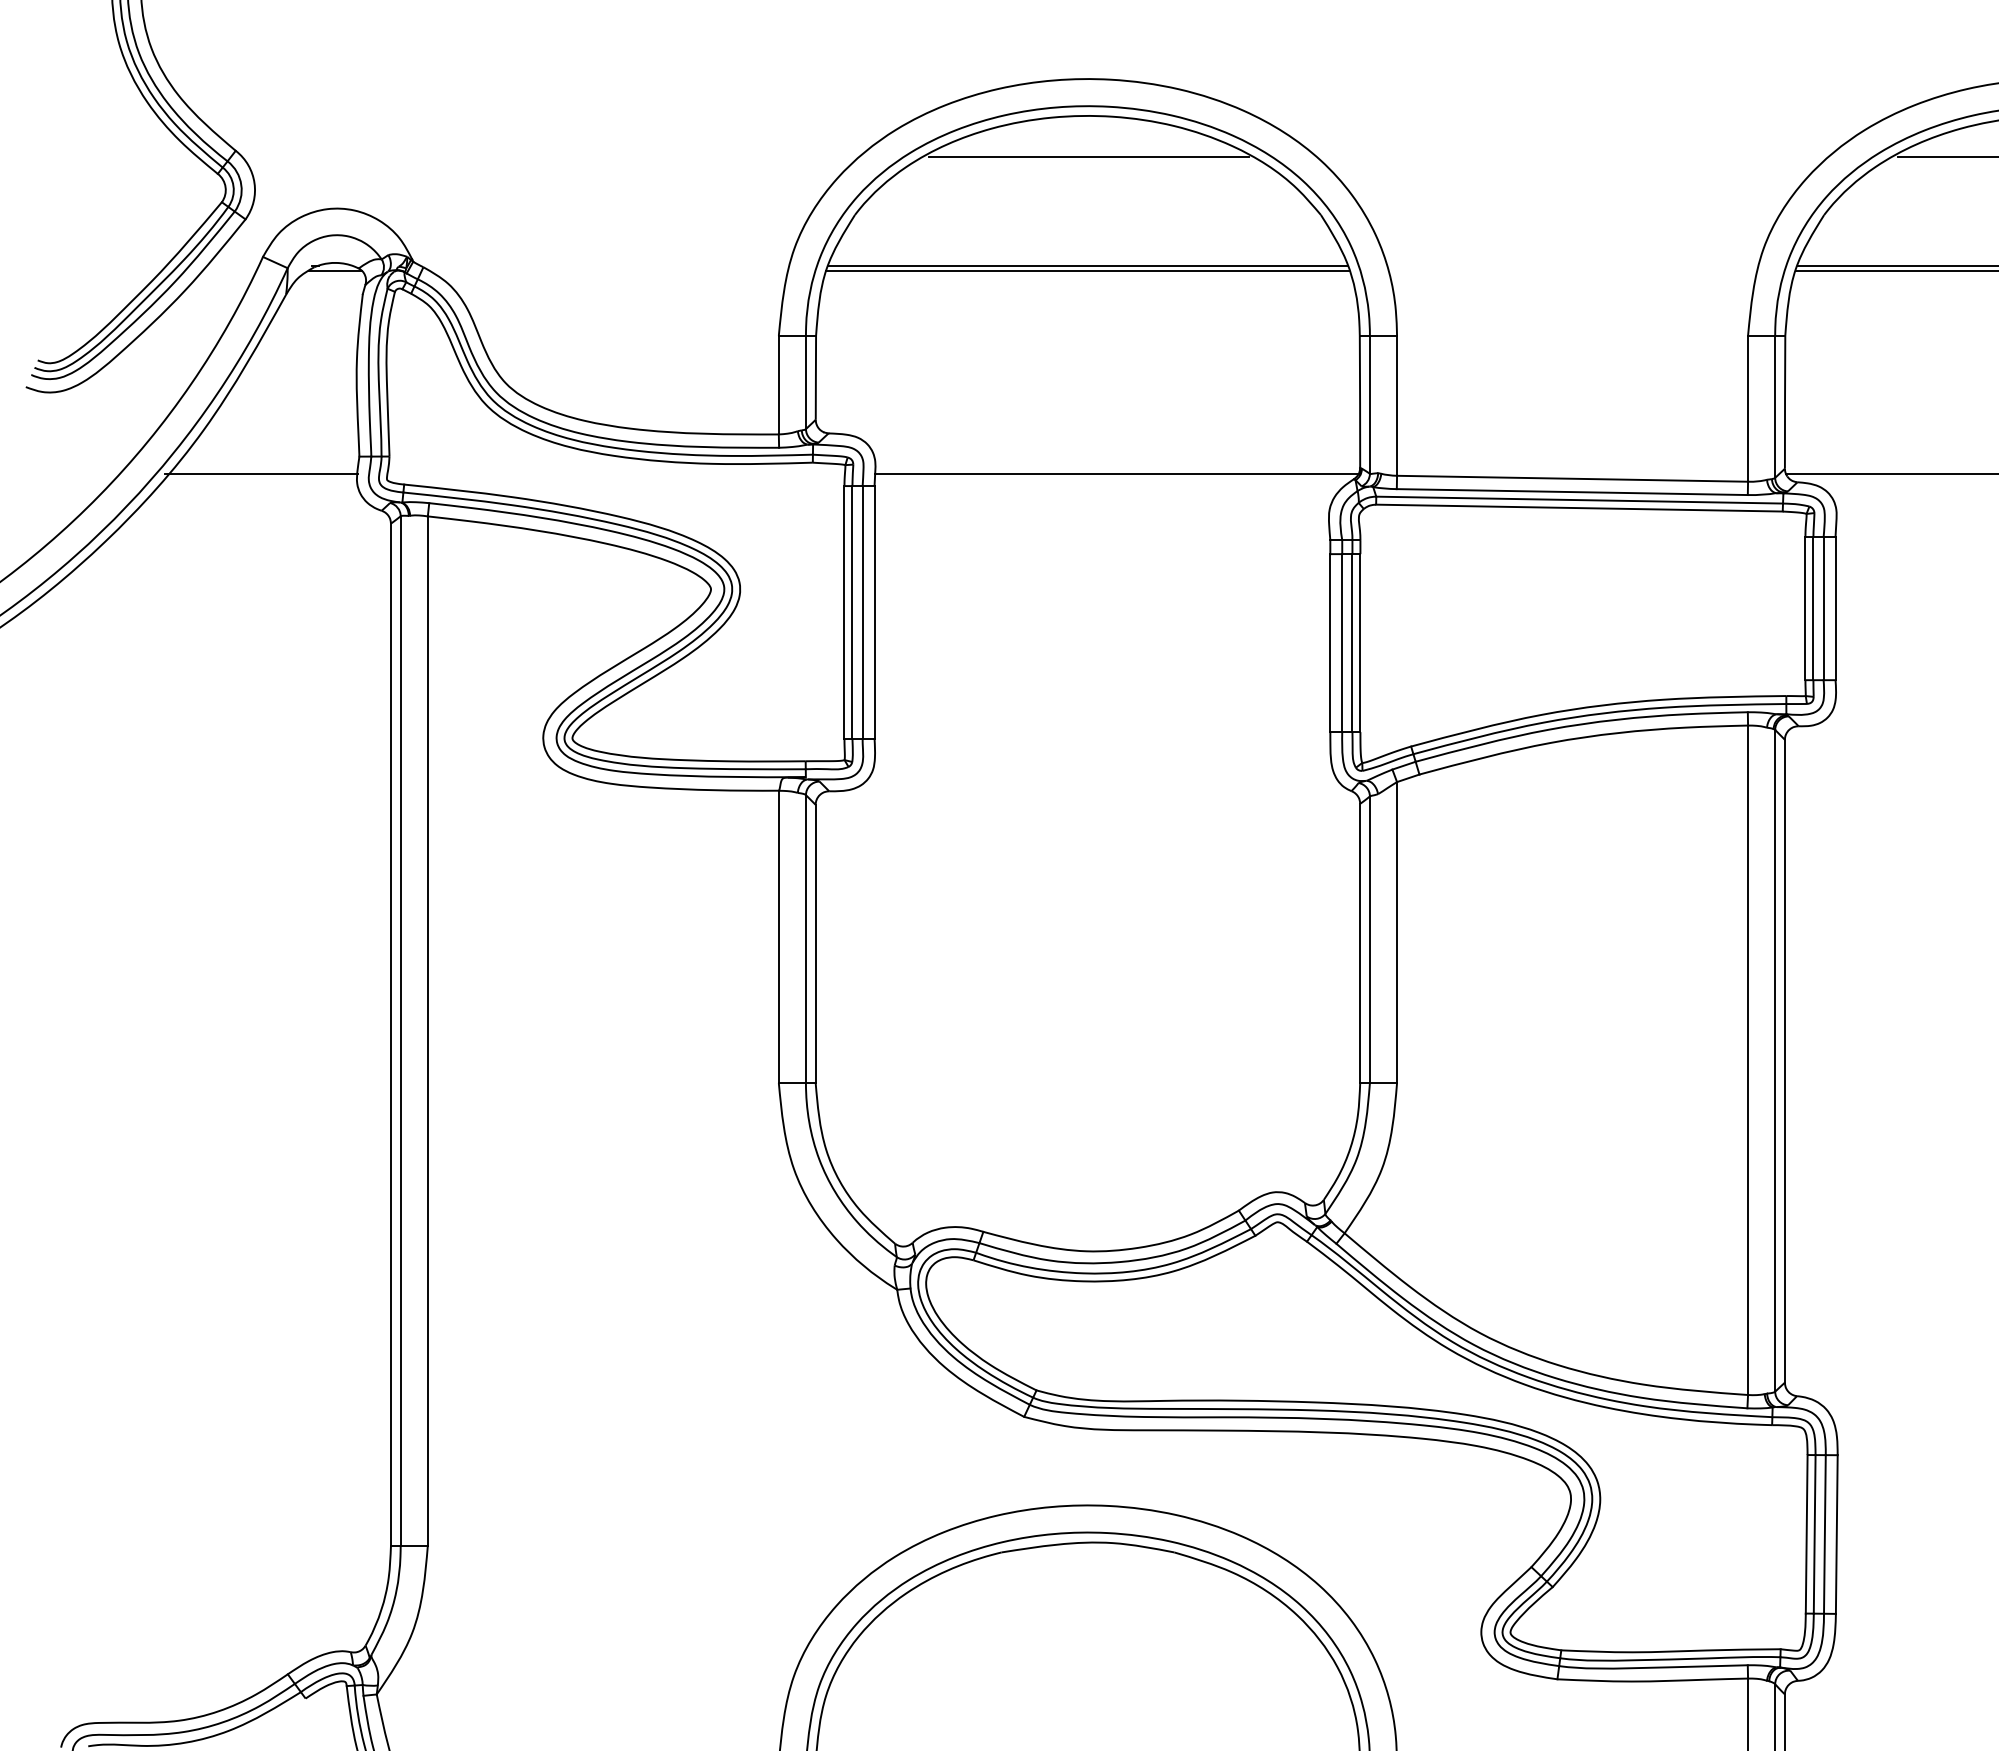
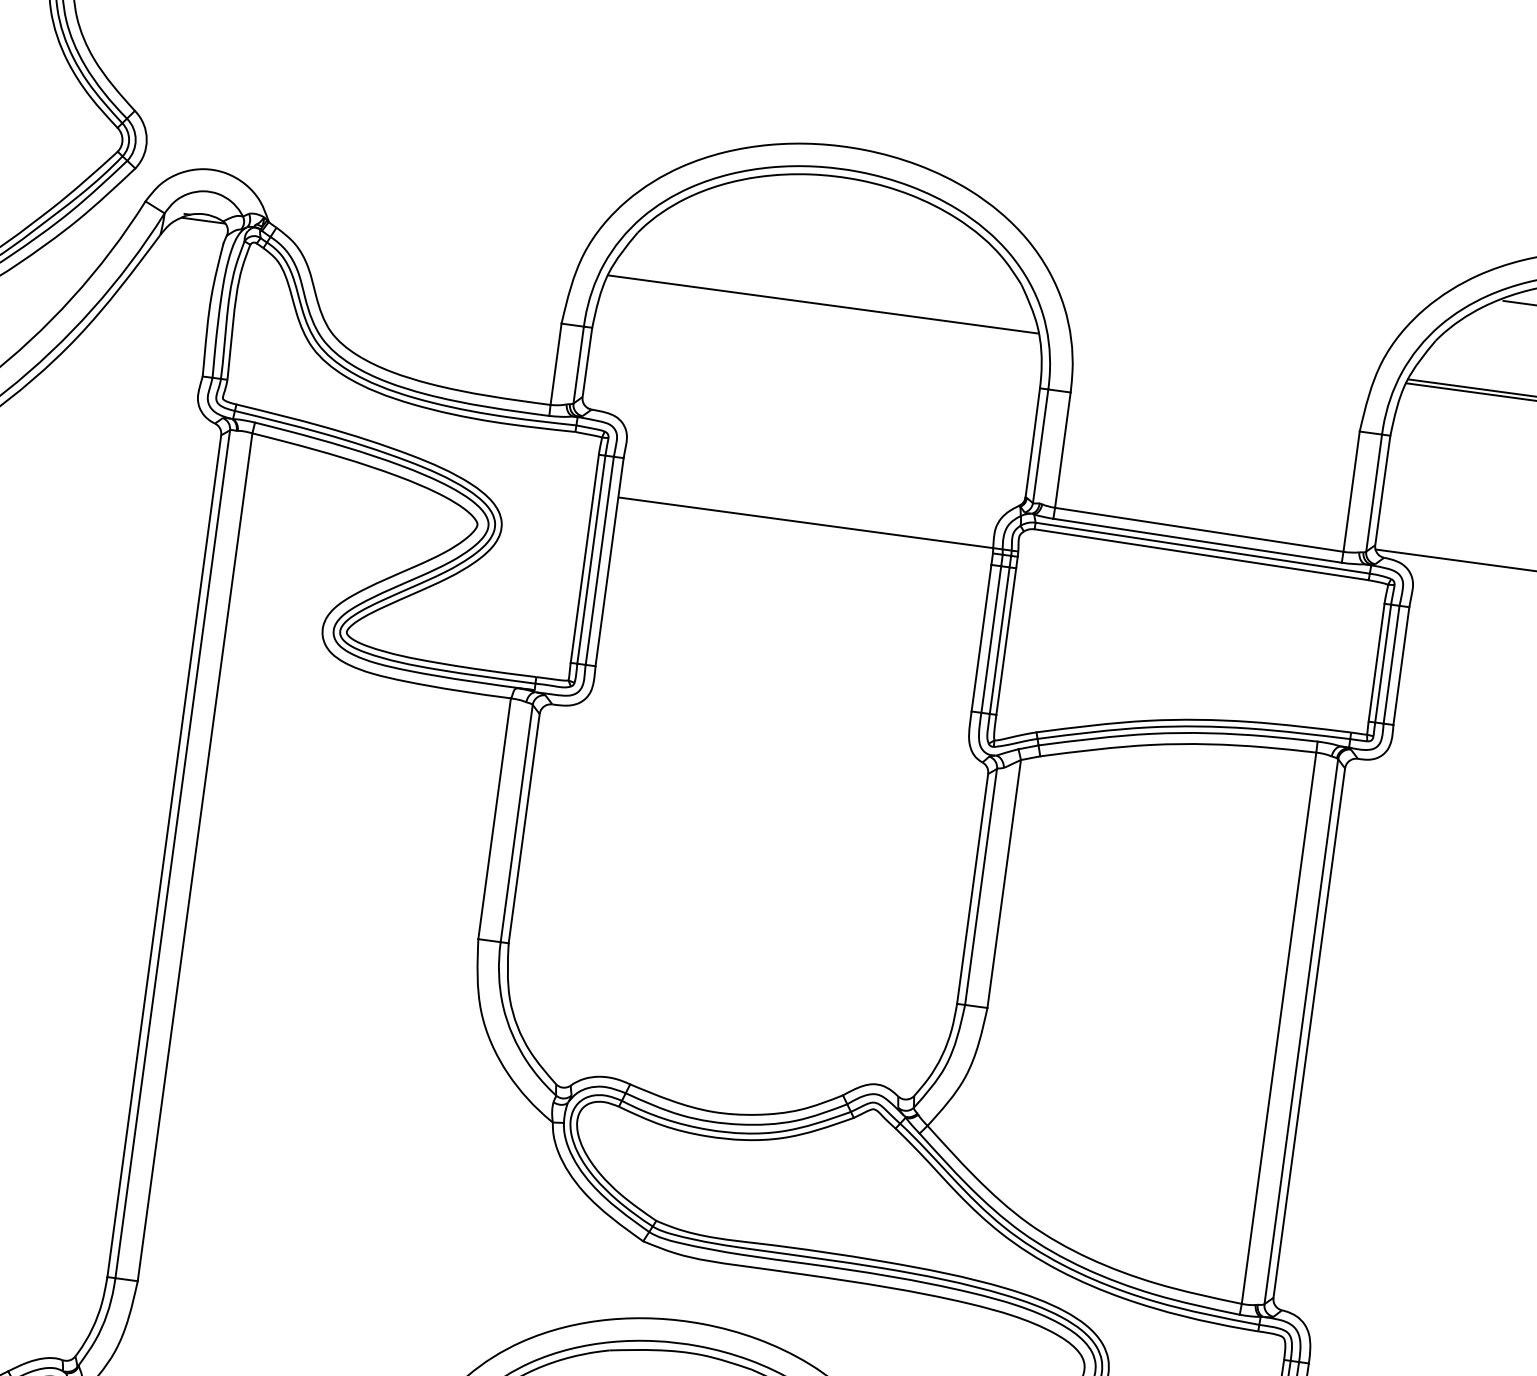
line: (1088, 156) -> (836, 210), removed
line: (1087, 265) -> (823, 300), removed
line: (261, 473) -> (120, 379), removed
line: (1116, 473) -> (817, 524), moved

